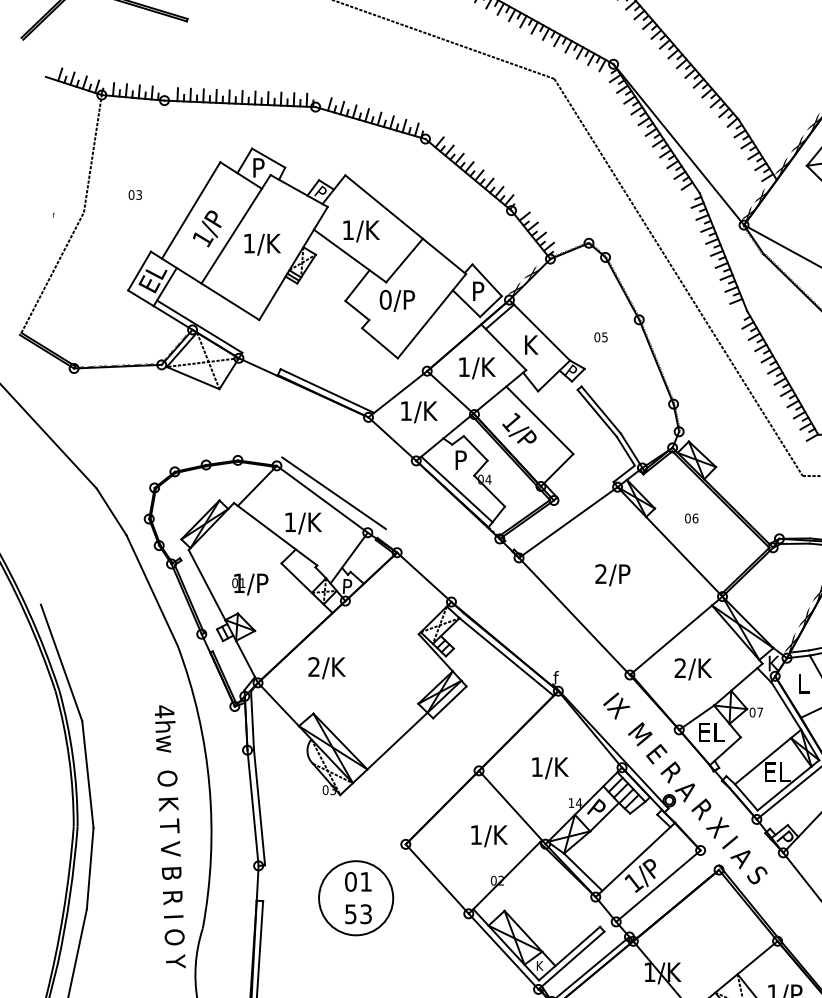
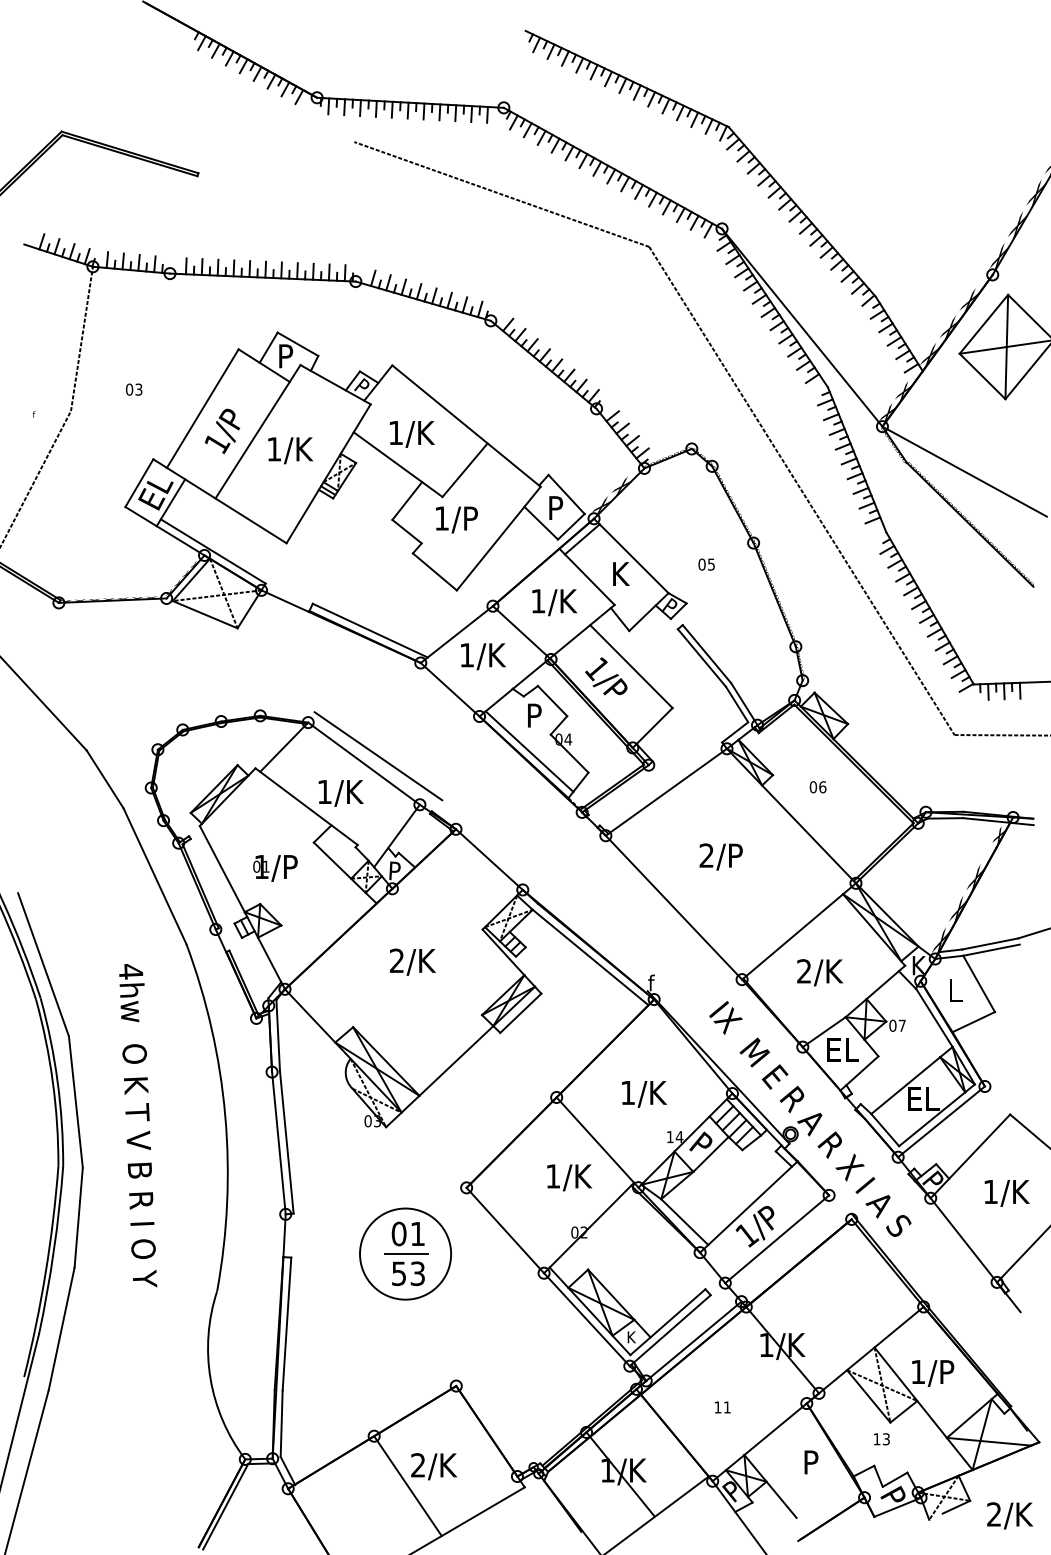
text: (385, 299) -> (441, 518), 0/P -> 1/P
text: (326, 667) -> (412, 961), moved
text: (170, 836) -> (138, 1125), moved
line: (356, 898) -> (405, 1254), added

